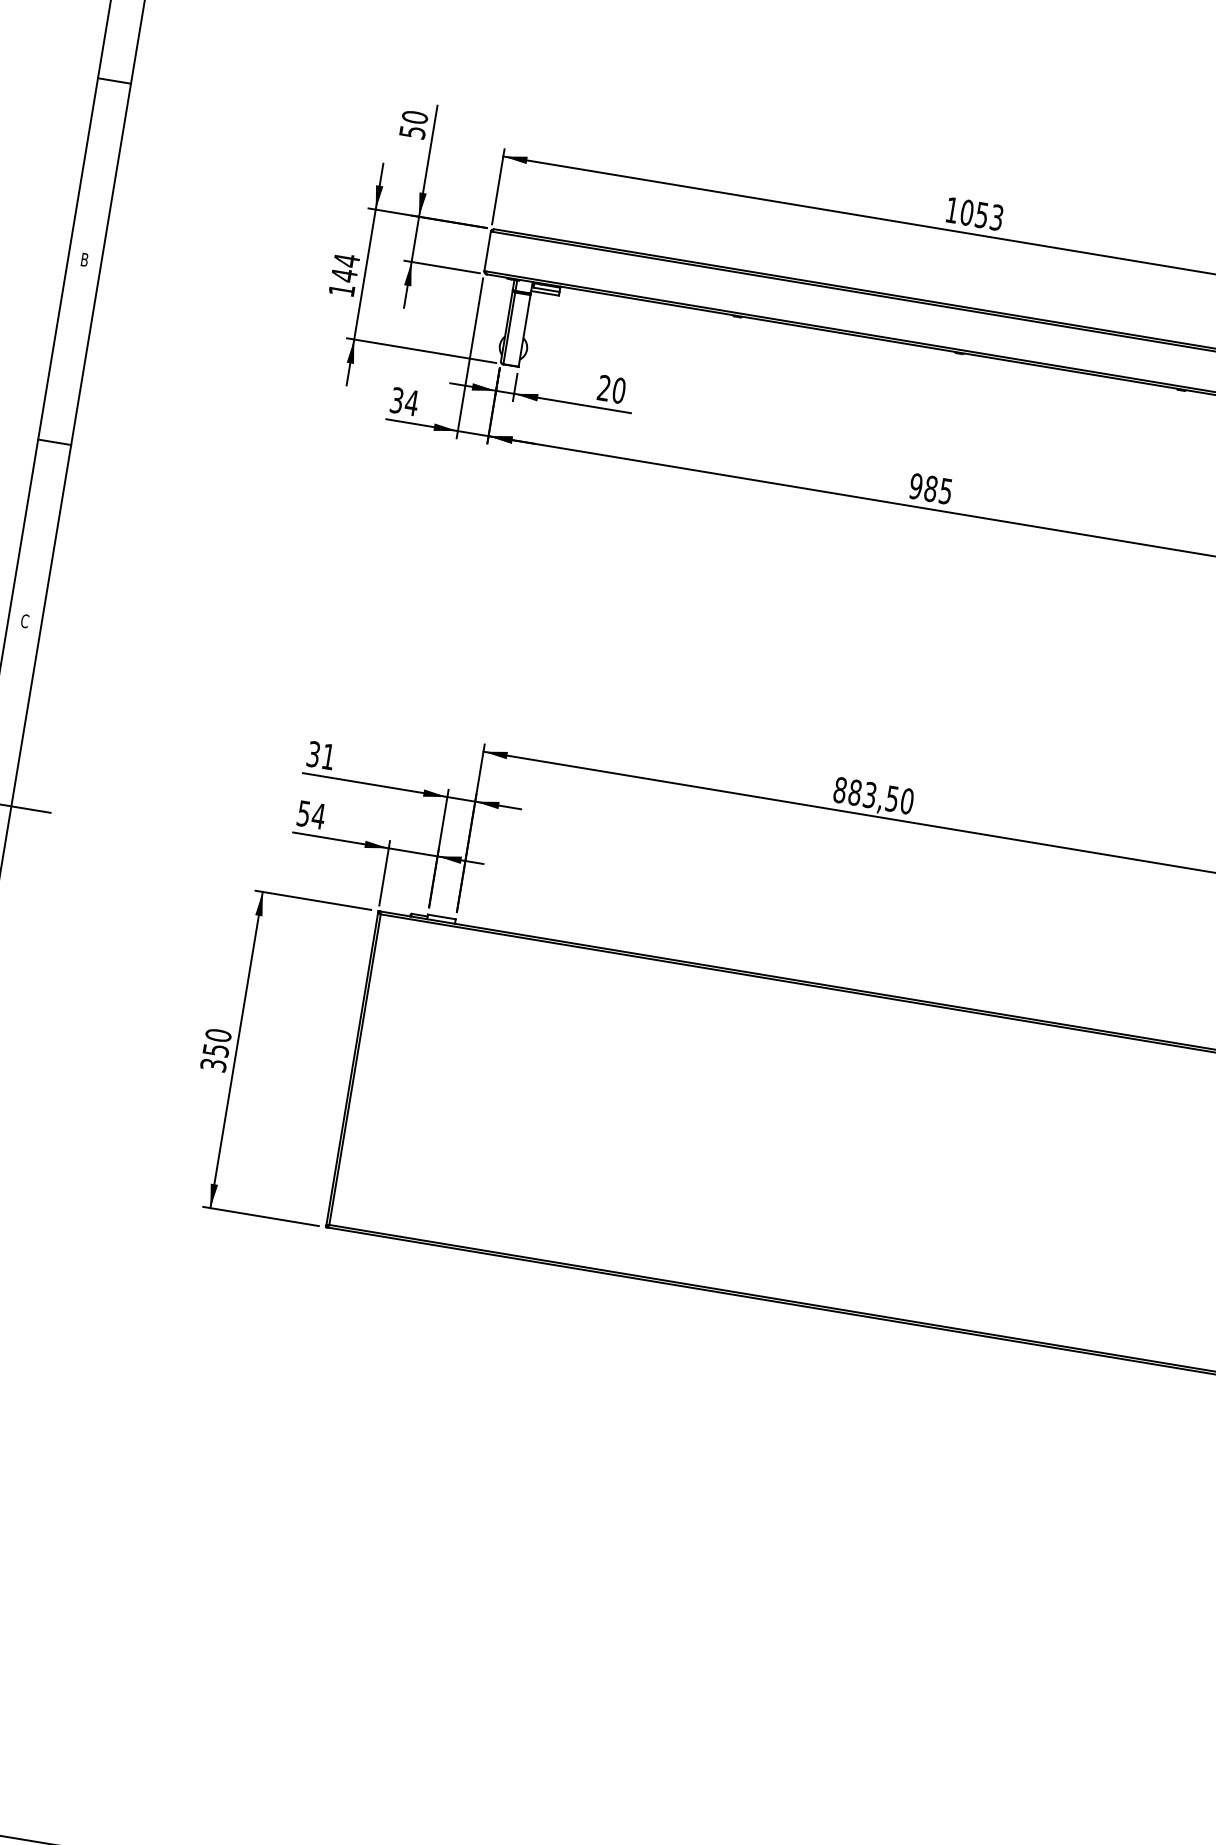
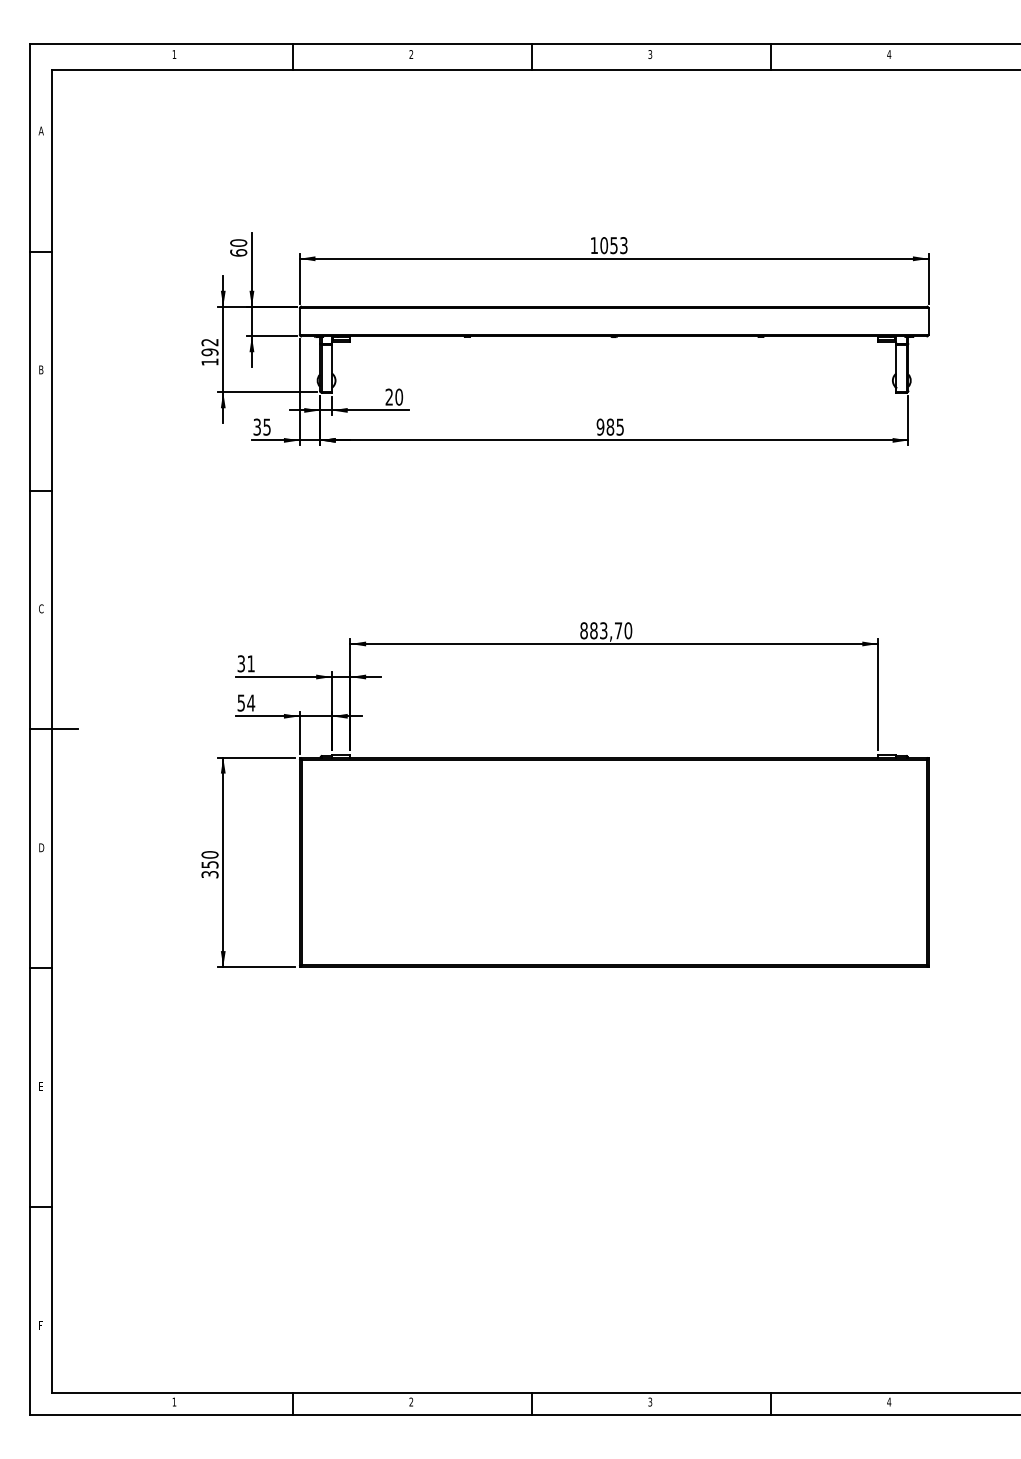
text: (412, 131) -> (238, 252), 50 -> 60
text: (344, 268) -> (209, 347), 144 -> 192
text: (412, 402) -> (267, 426), 34 -> 35
text: (892, 798) -> (618, 630), 883,50 -> 883,70

